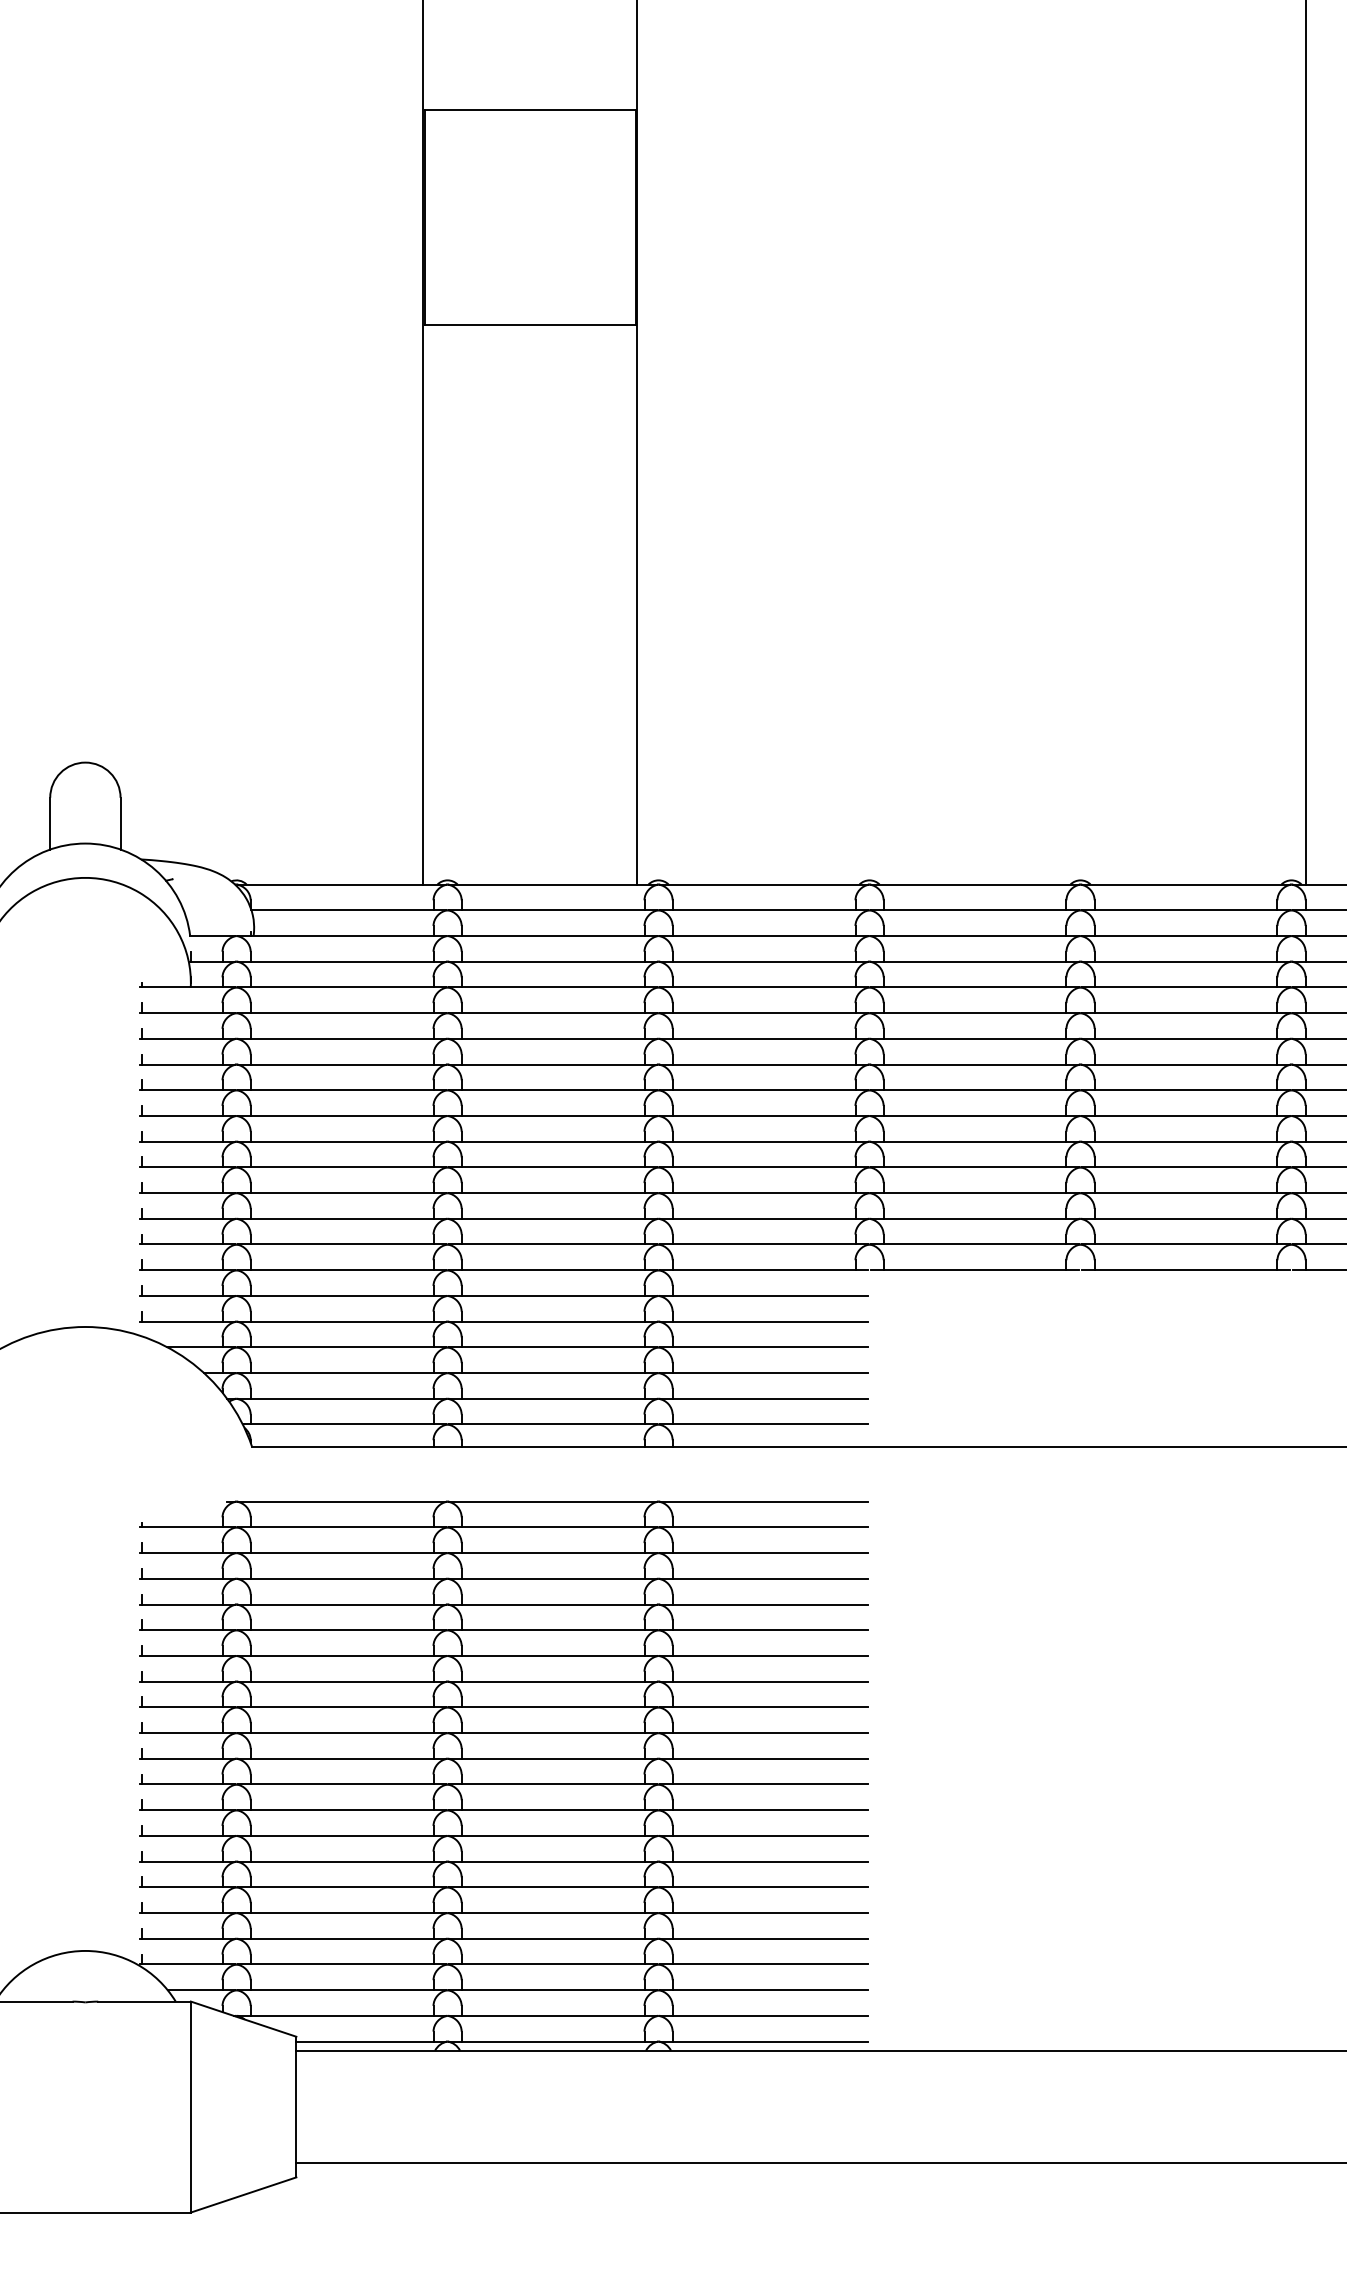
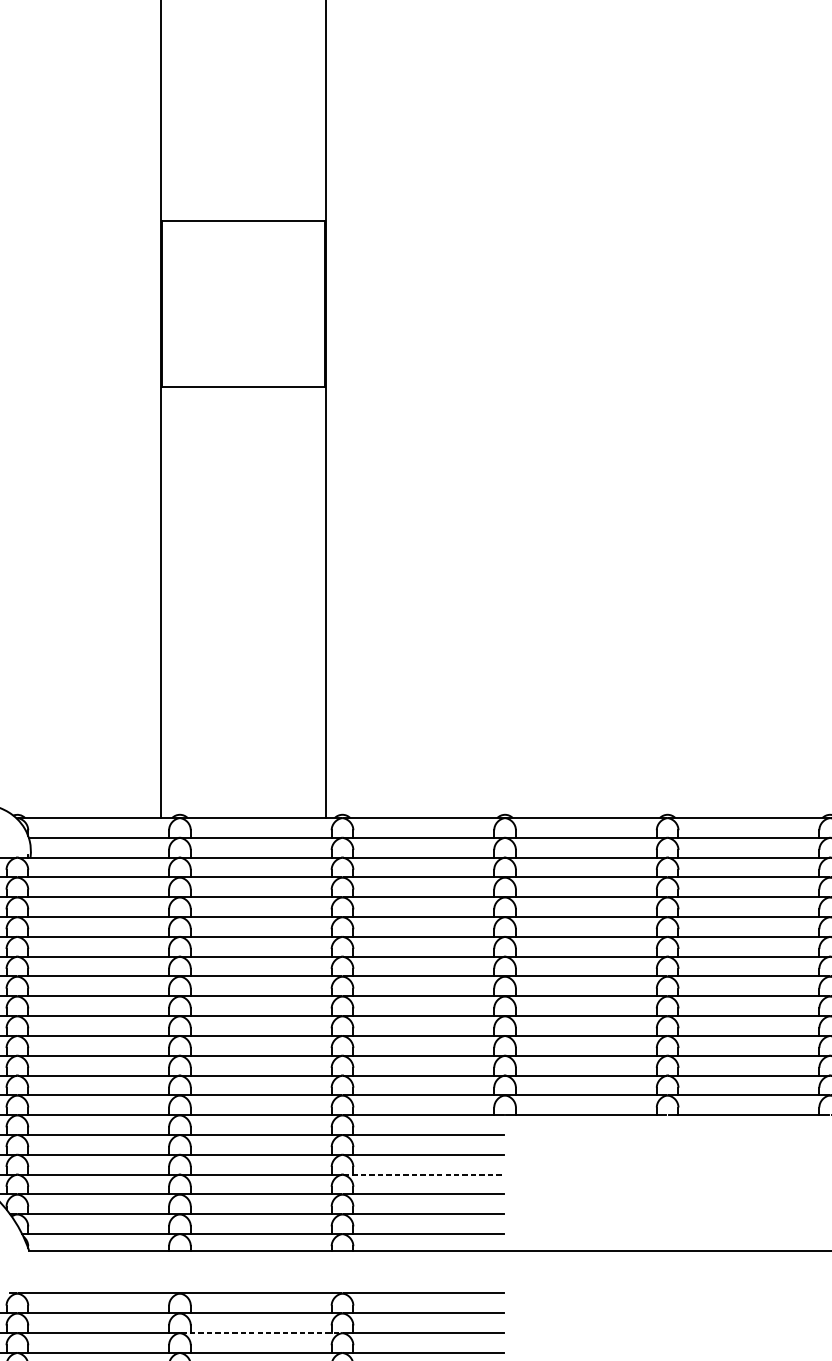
line: (764, 1347) -> (424, 1174), solid -> dashed
line: (553, 1553) -> (261, 1333), solid -> dashed

